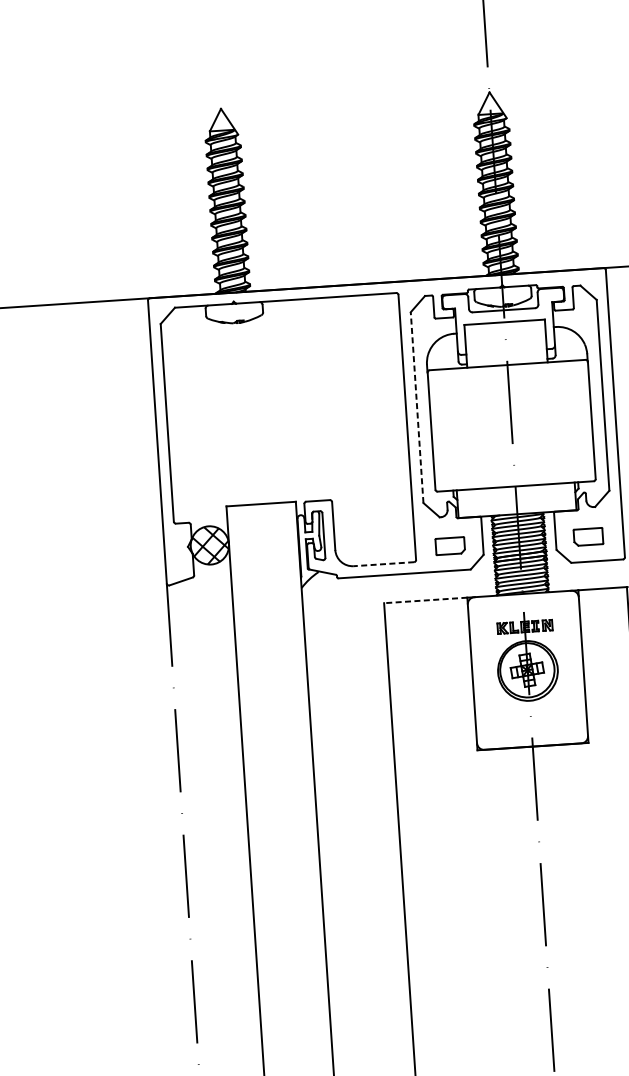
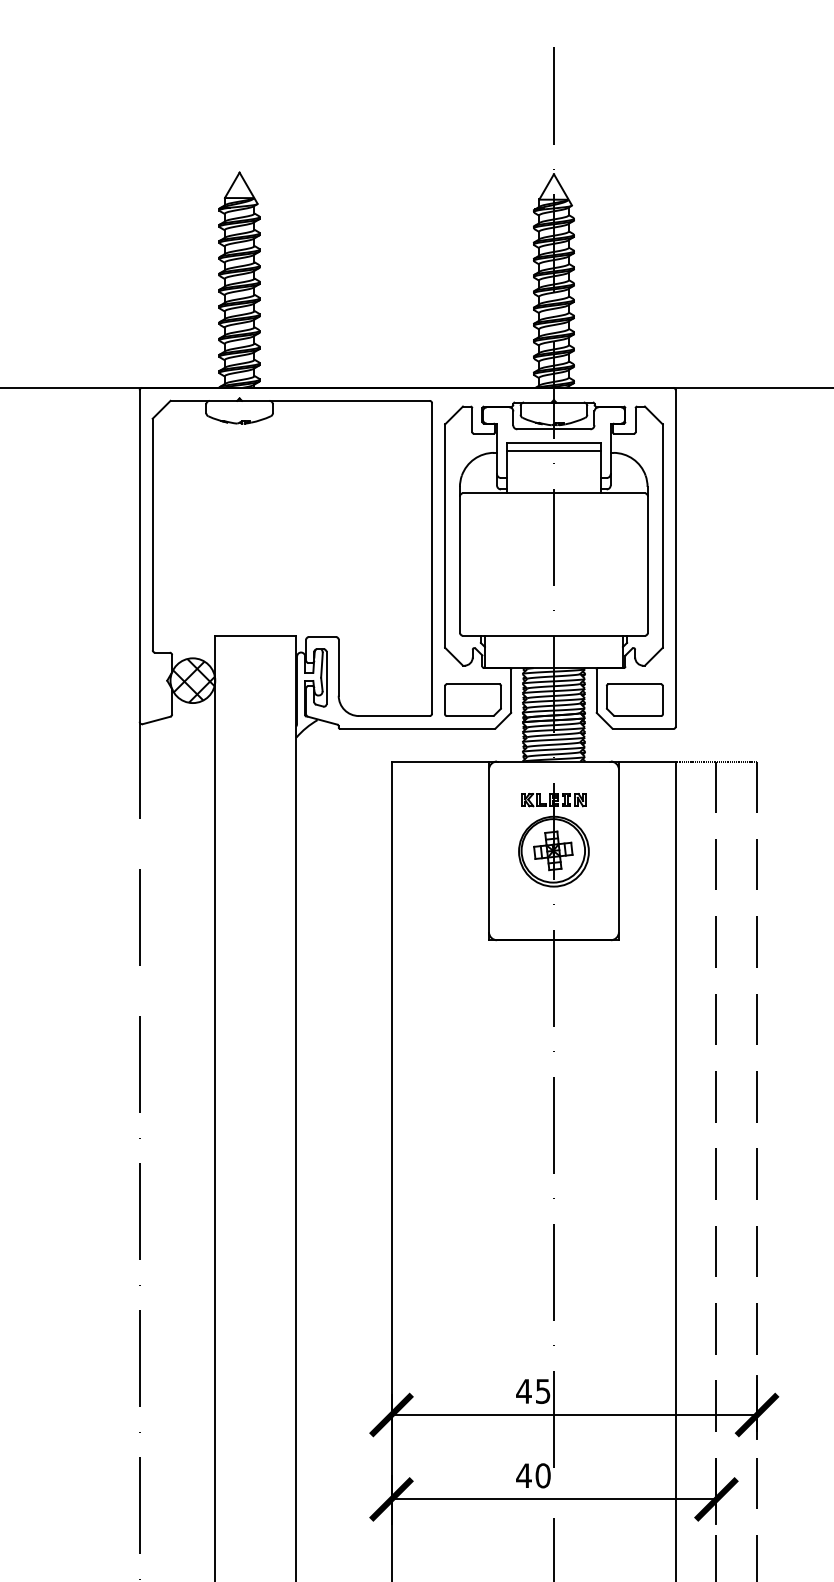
line: (504, 329) -> (553, 451), added
line: (417, 407) -> (445, 536), dashed -> solid
part: (588, 536) -> (634, 699), size x1.67
part: (449, 545) -> (472, 699), size x1.67
line: (383, 564) -> (393, 716), dashed -> solid
line: (425, 600) -> (440, 761), dashed -> solid

